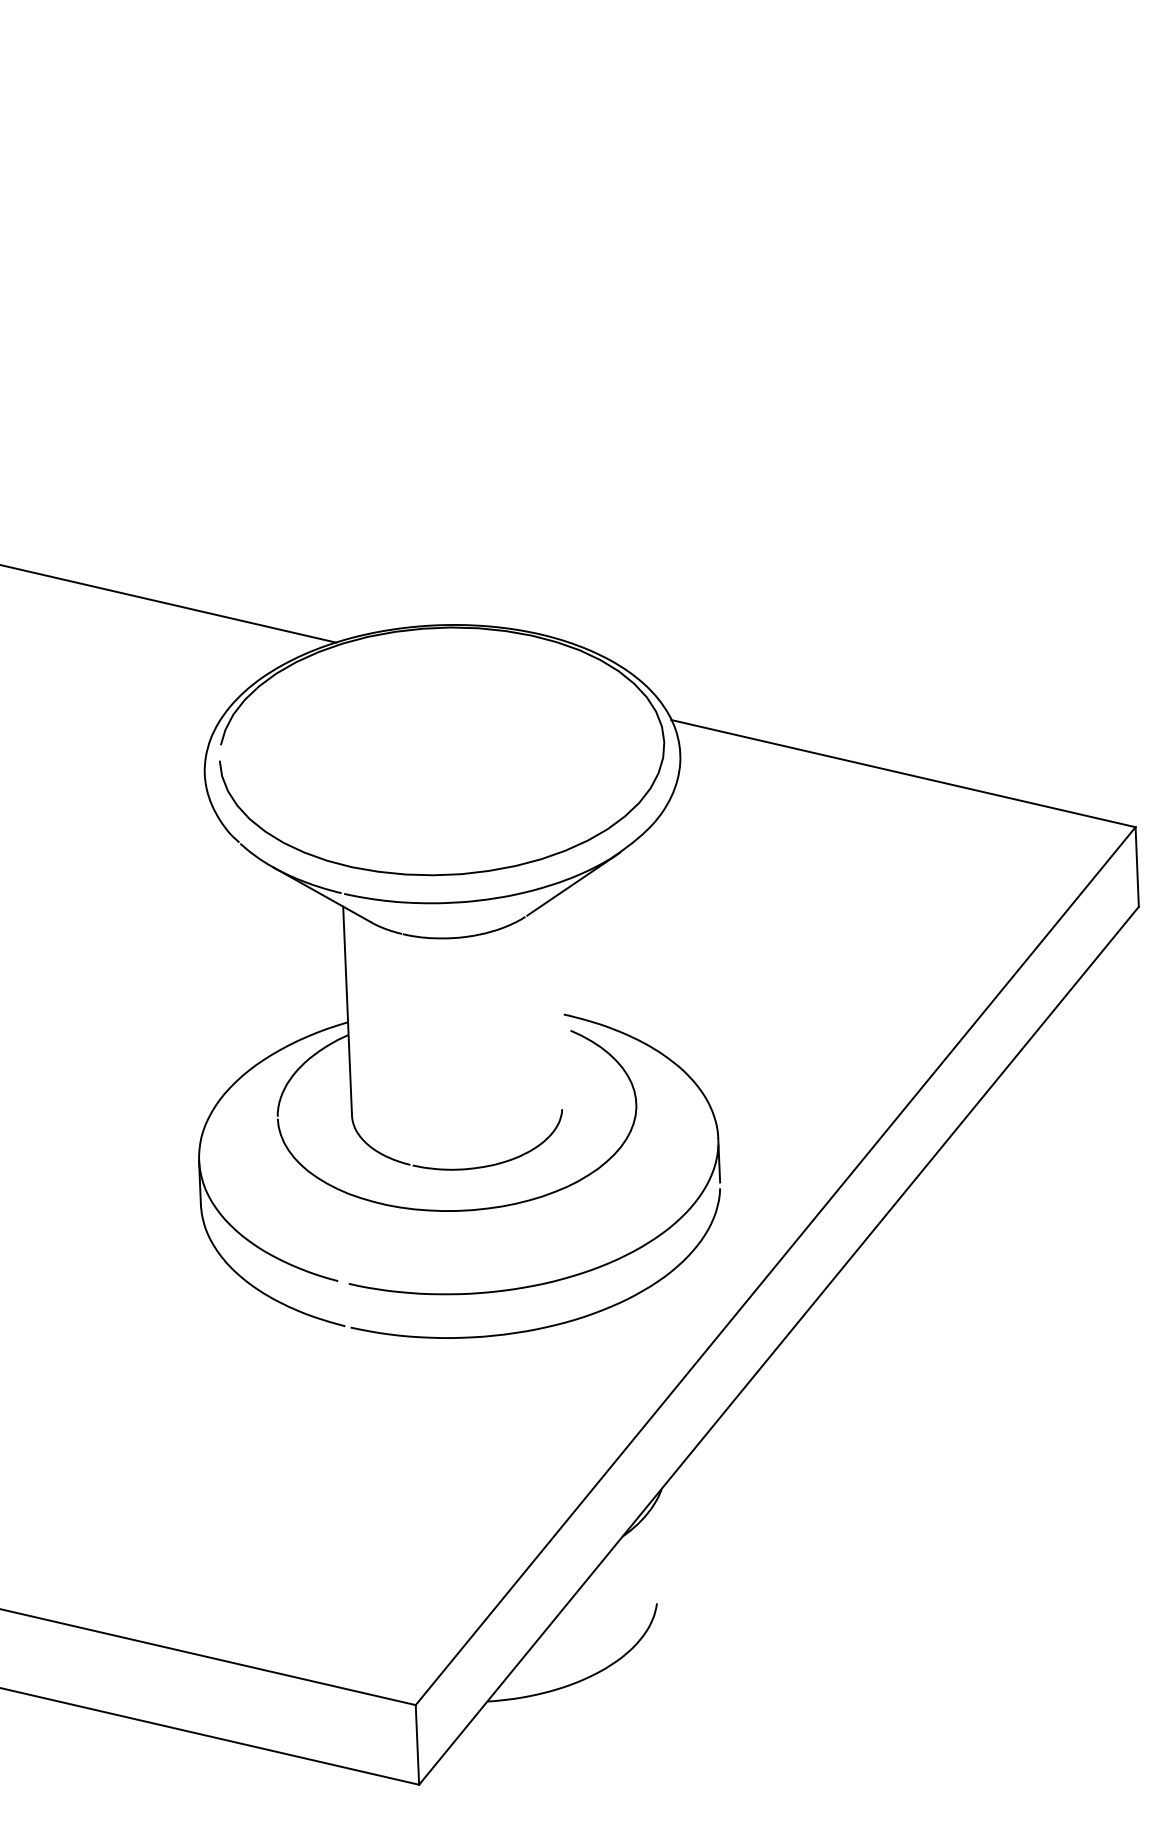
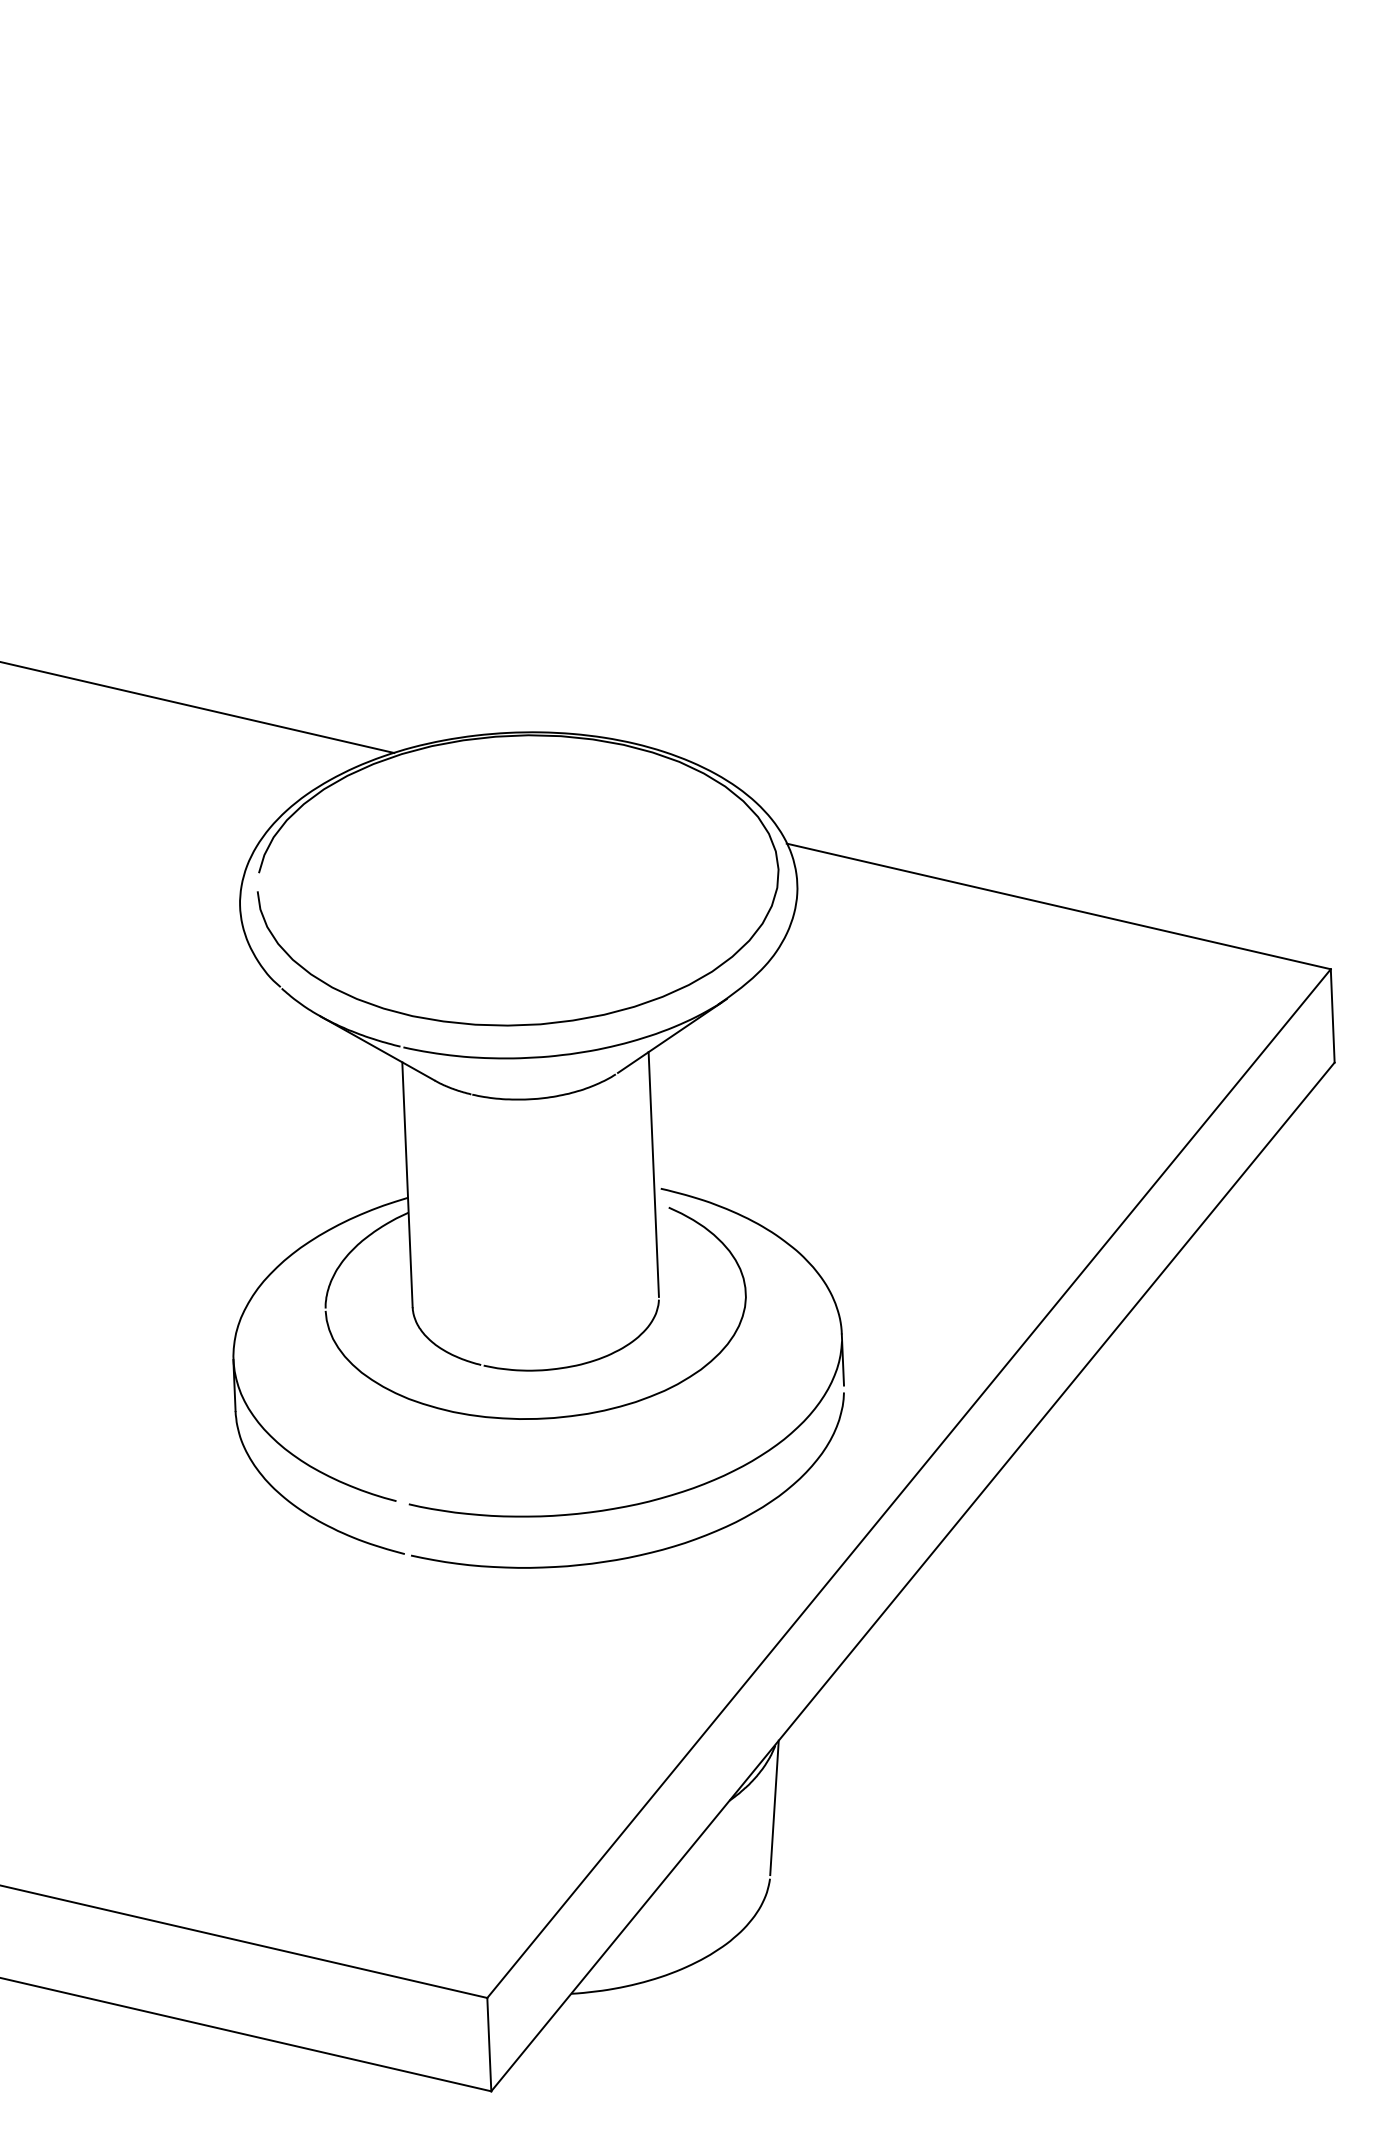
line: (557, 1002) -> (653, 1174), added
line: (660, 1542) -> (774, 1807), added

